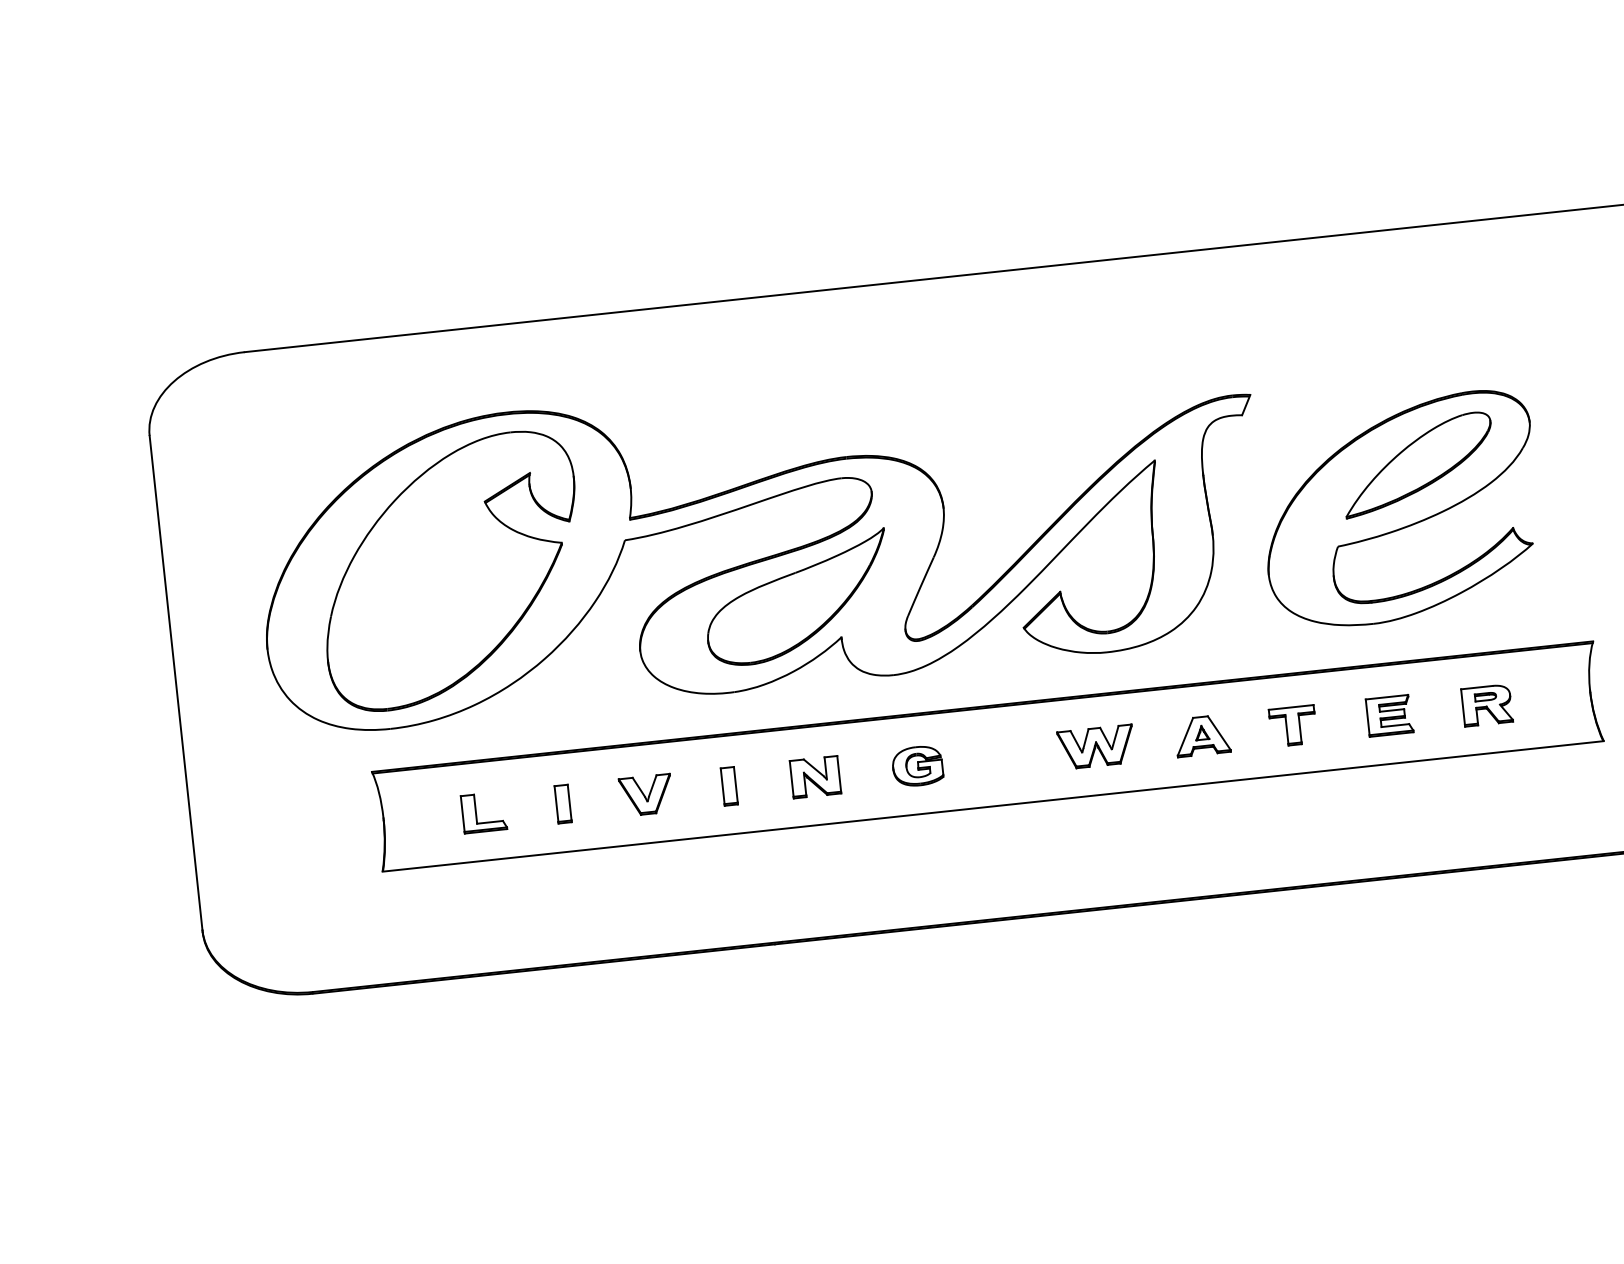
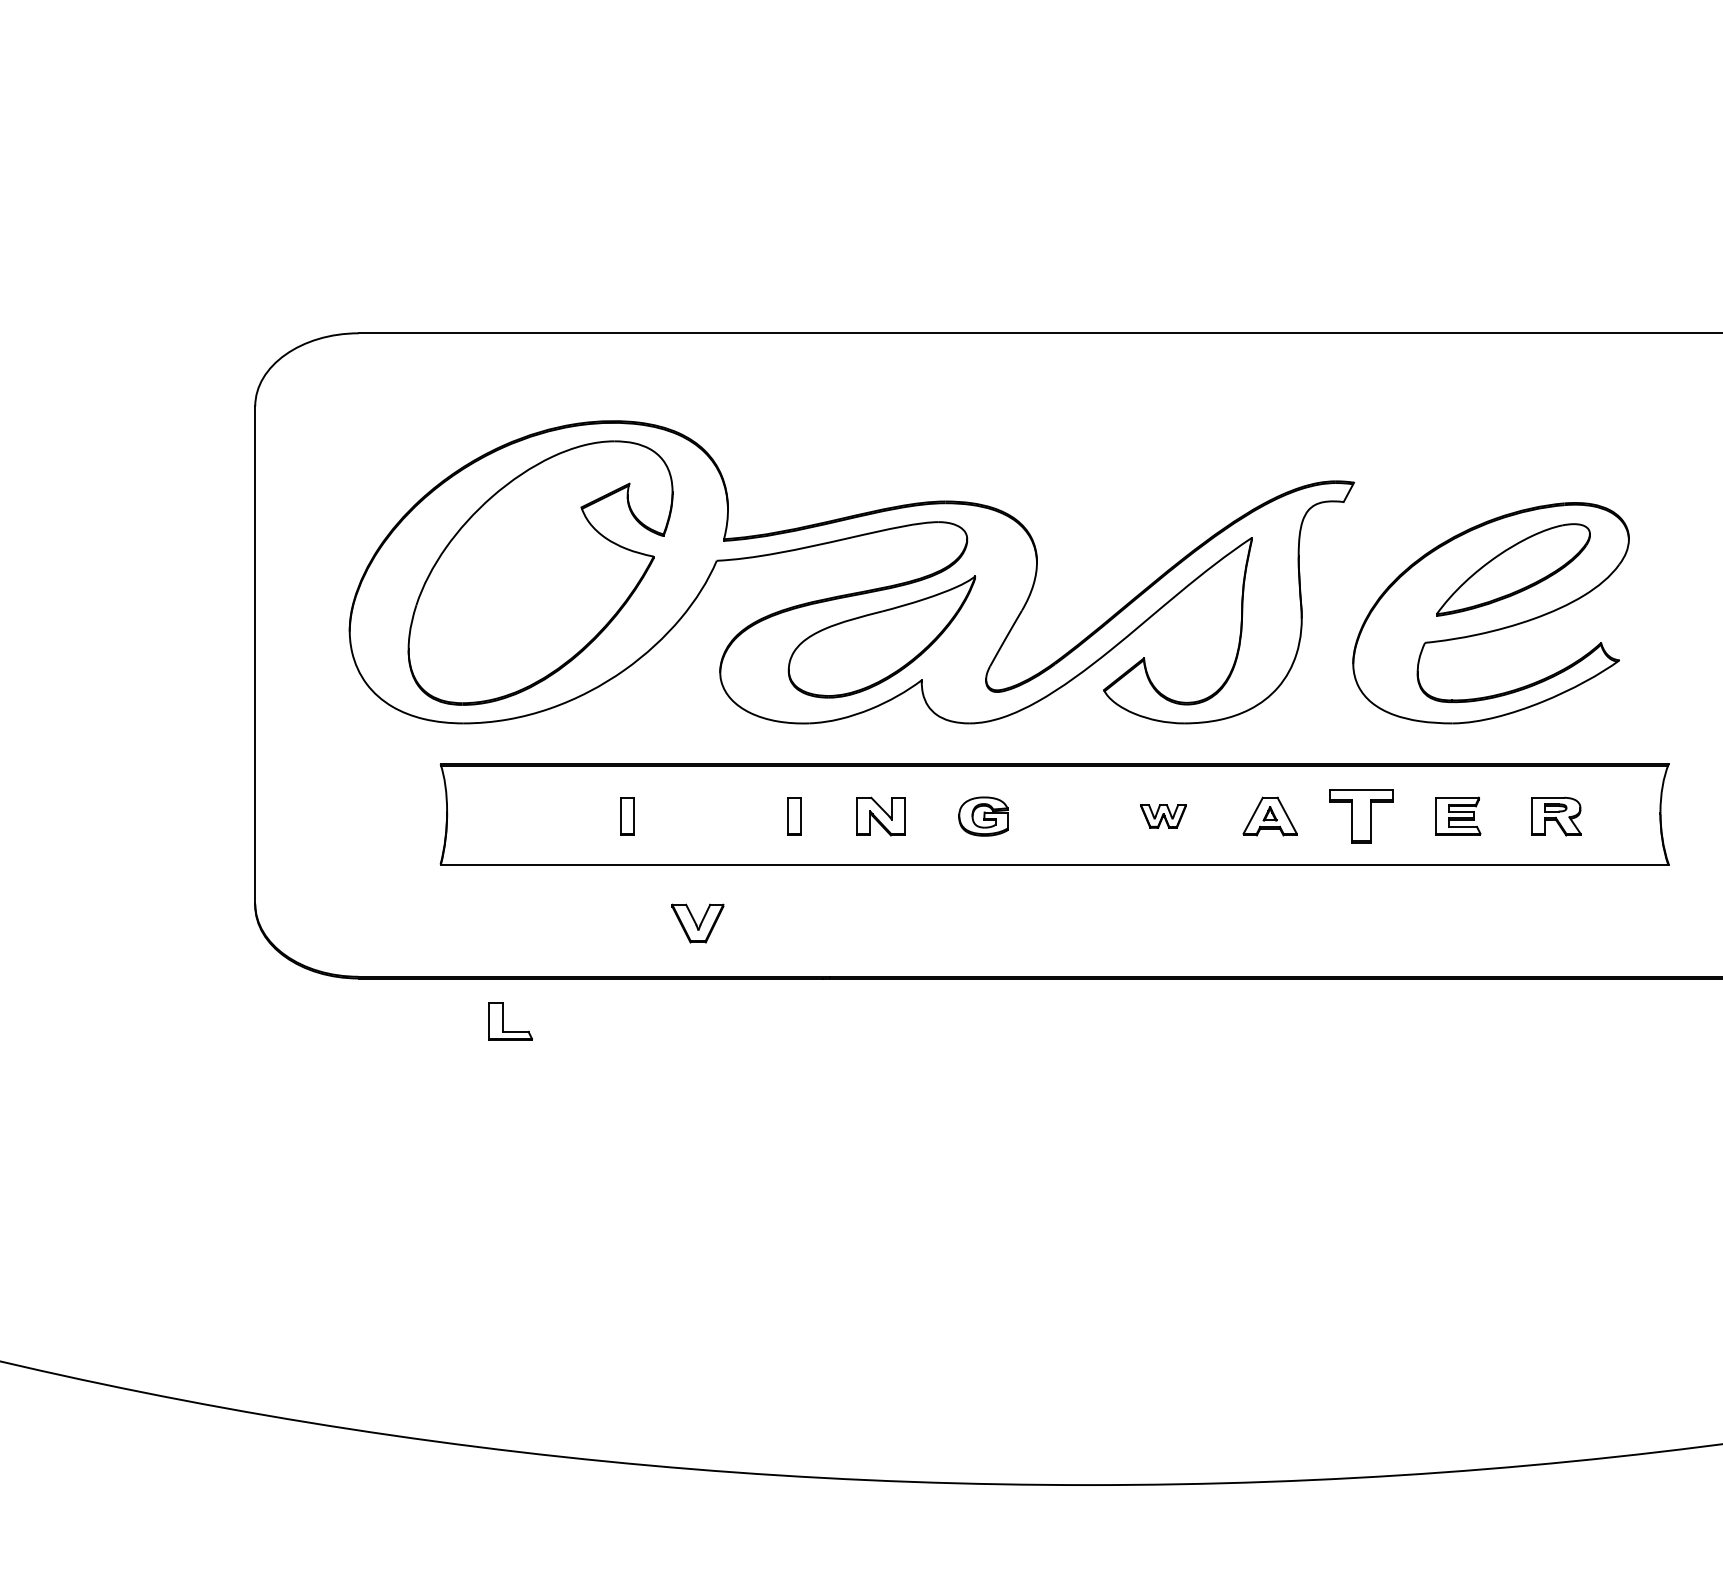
part: (1293, 726) -> (1361, 816), size x1.4
part: (1096, 747) -> (1163, 816), size x0.6
part: (645, 795) -> (697, 923), moved
part: (476, 813) -> (503, 1021), moved

